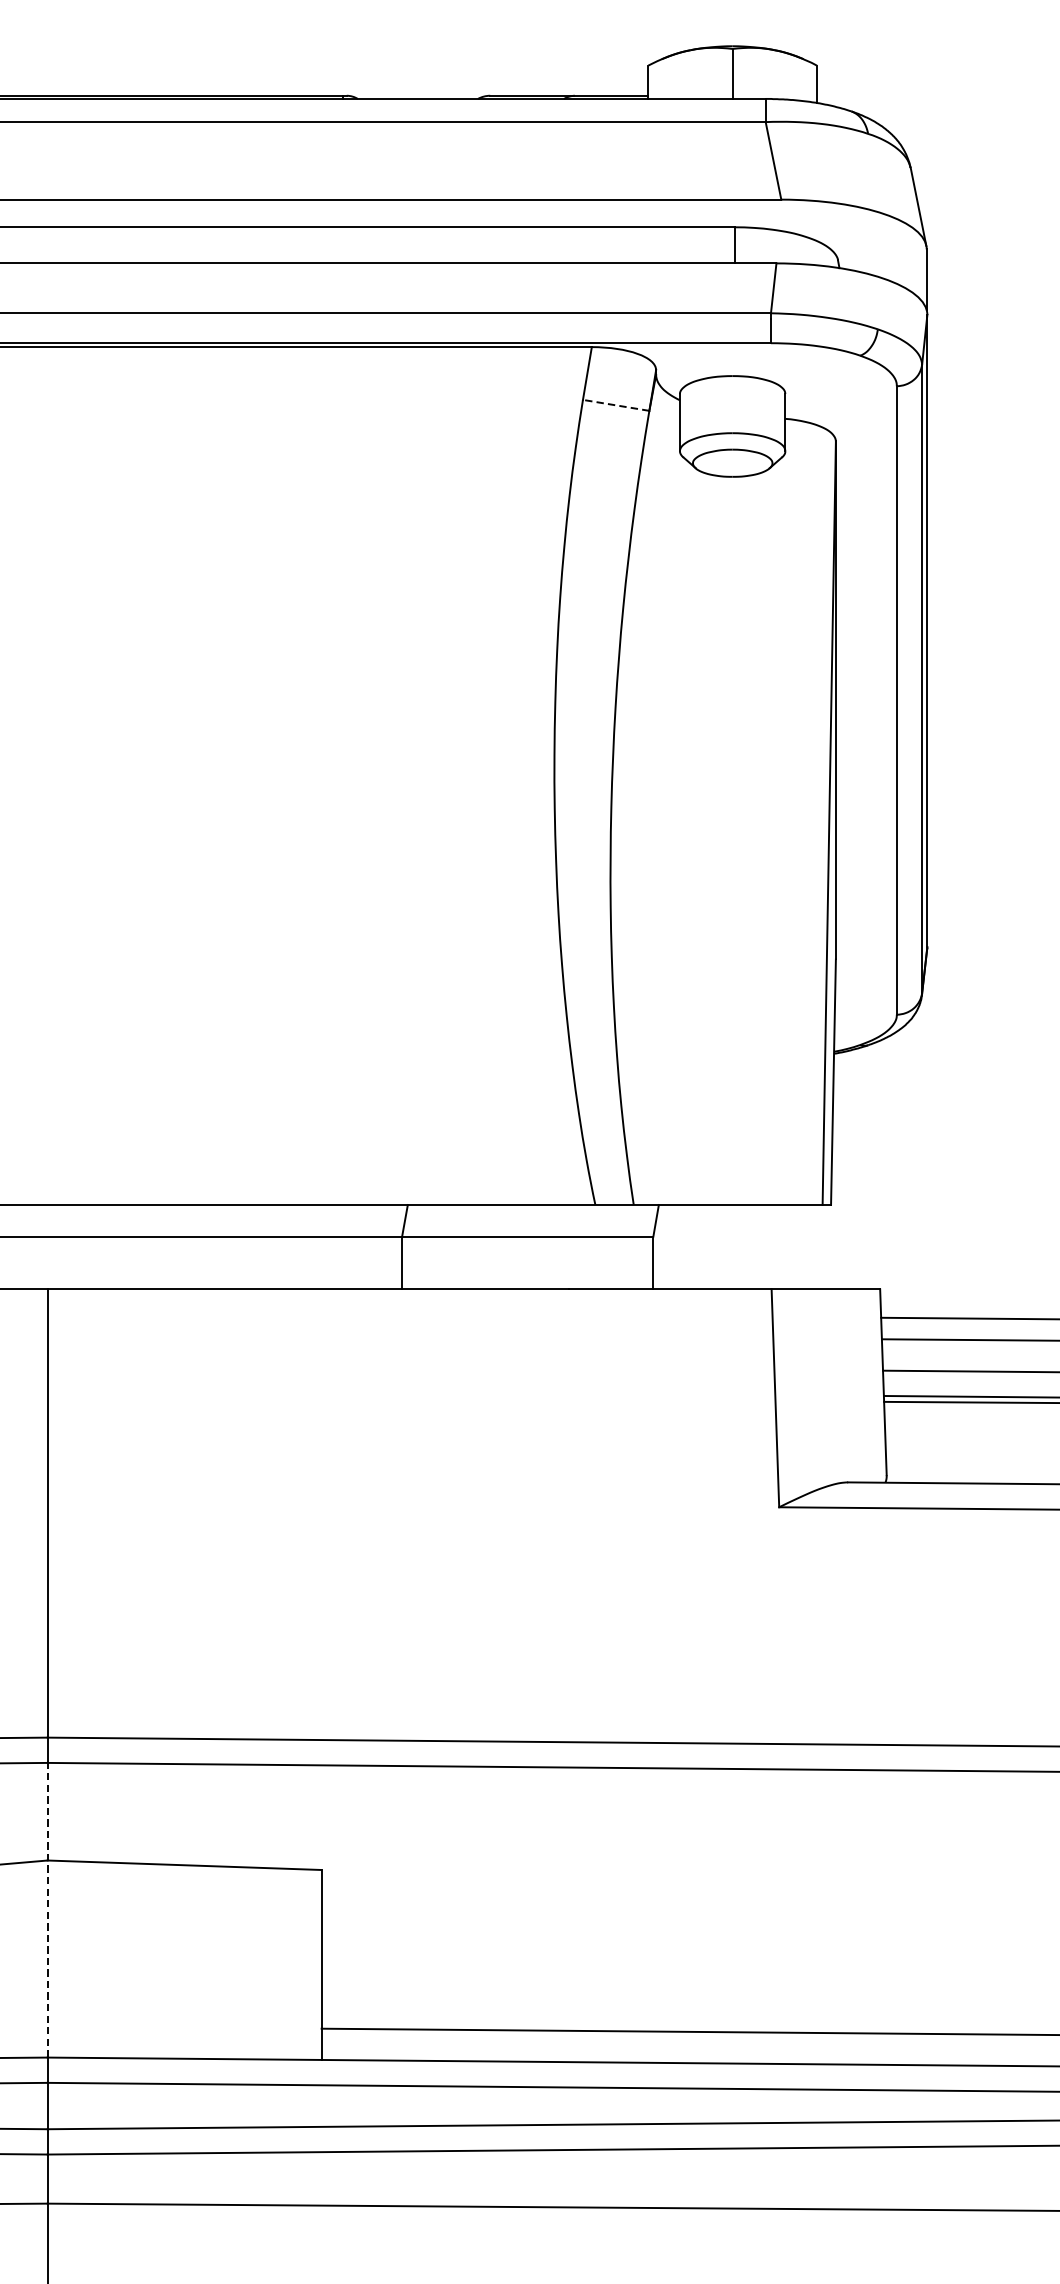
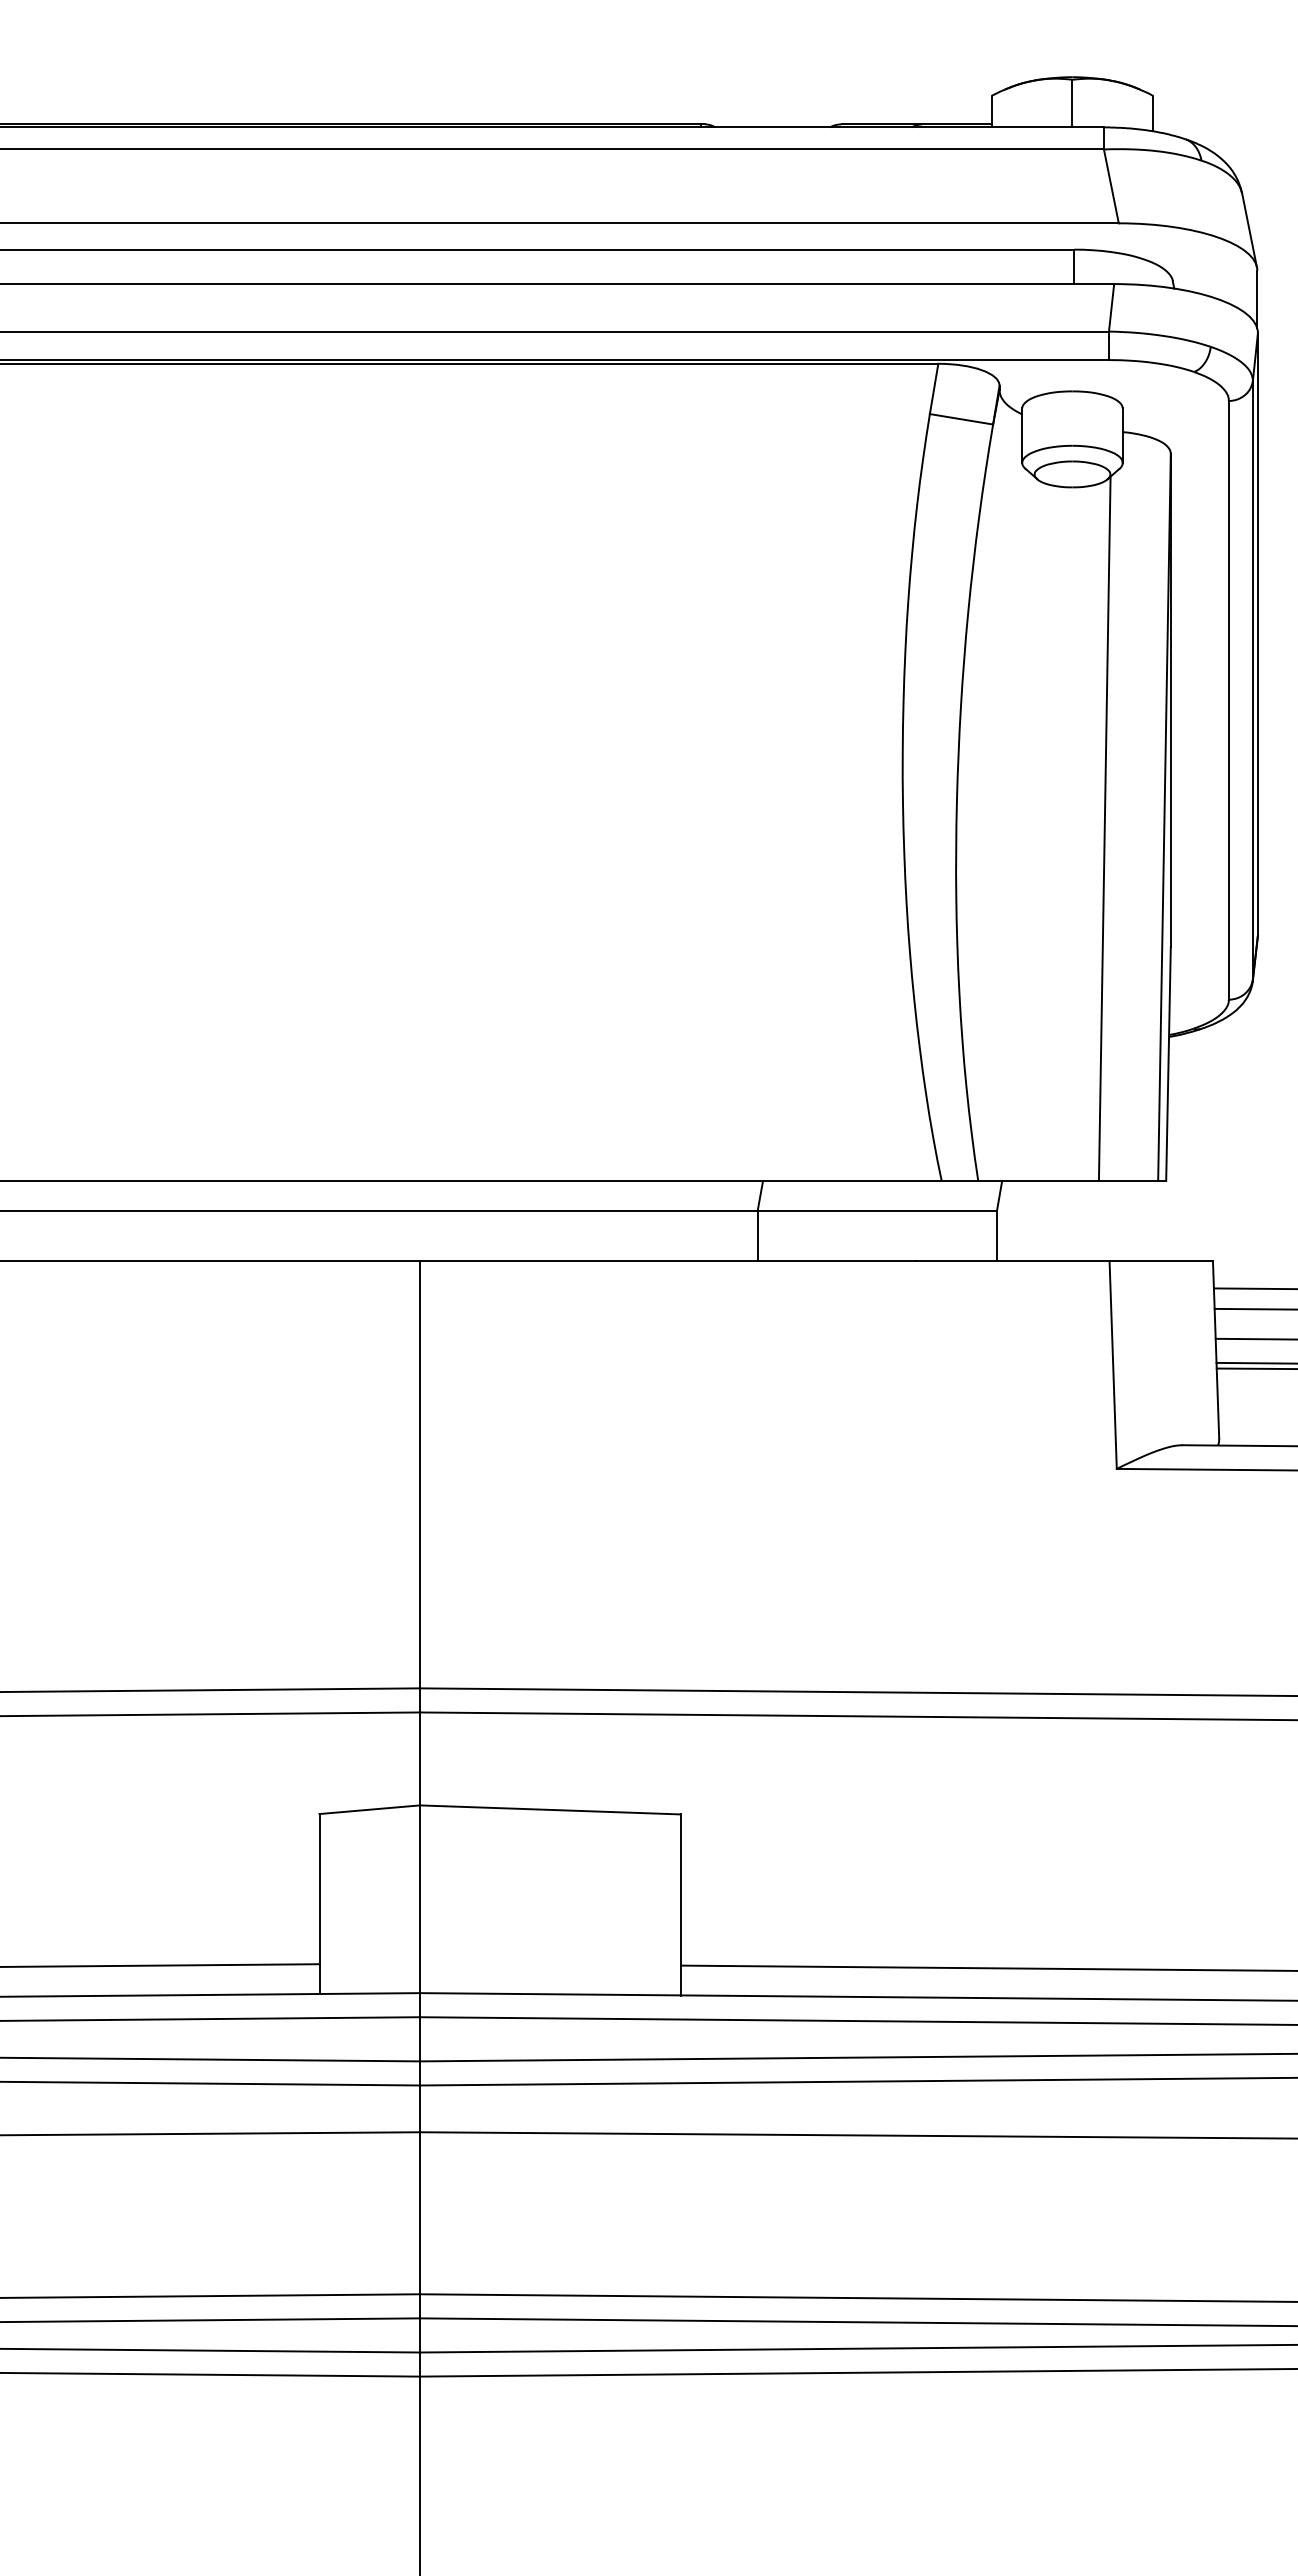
line: (616, 405) -> (961, 419), dashed -> solid
line: (766, 834) -> (1104, 828), added
line: (47, 1909) -> (419, 1852), dashed -> solid

